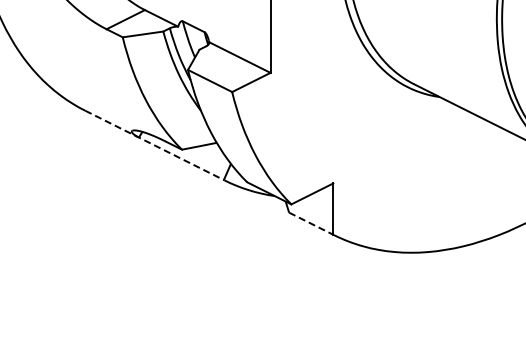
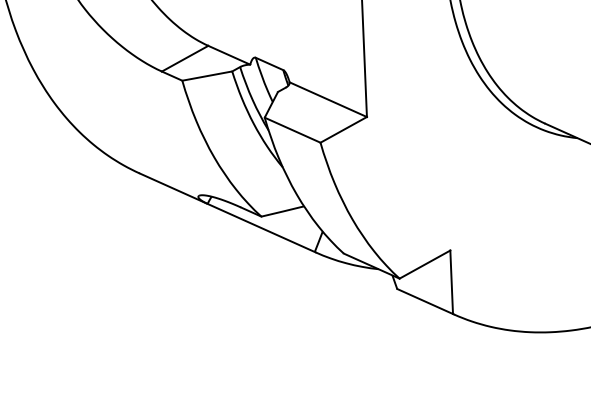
line: (154, 145) -> (227, 212), dashed -> solid
line: (312, 224) -> (426, 302), dashed -> solid

